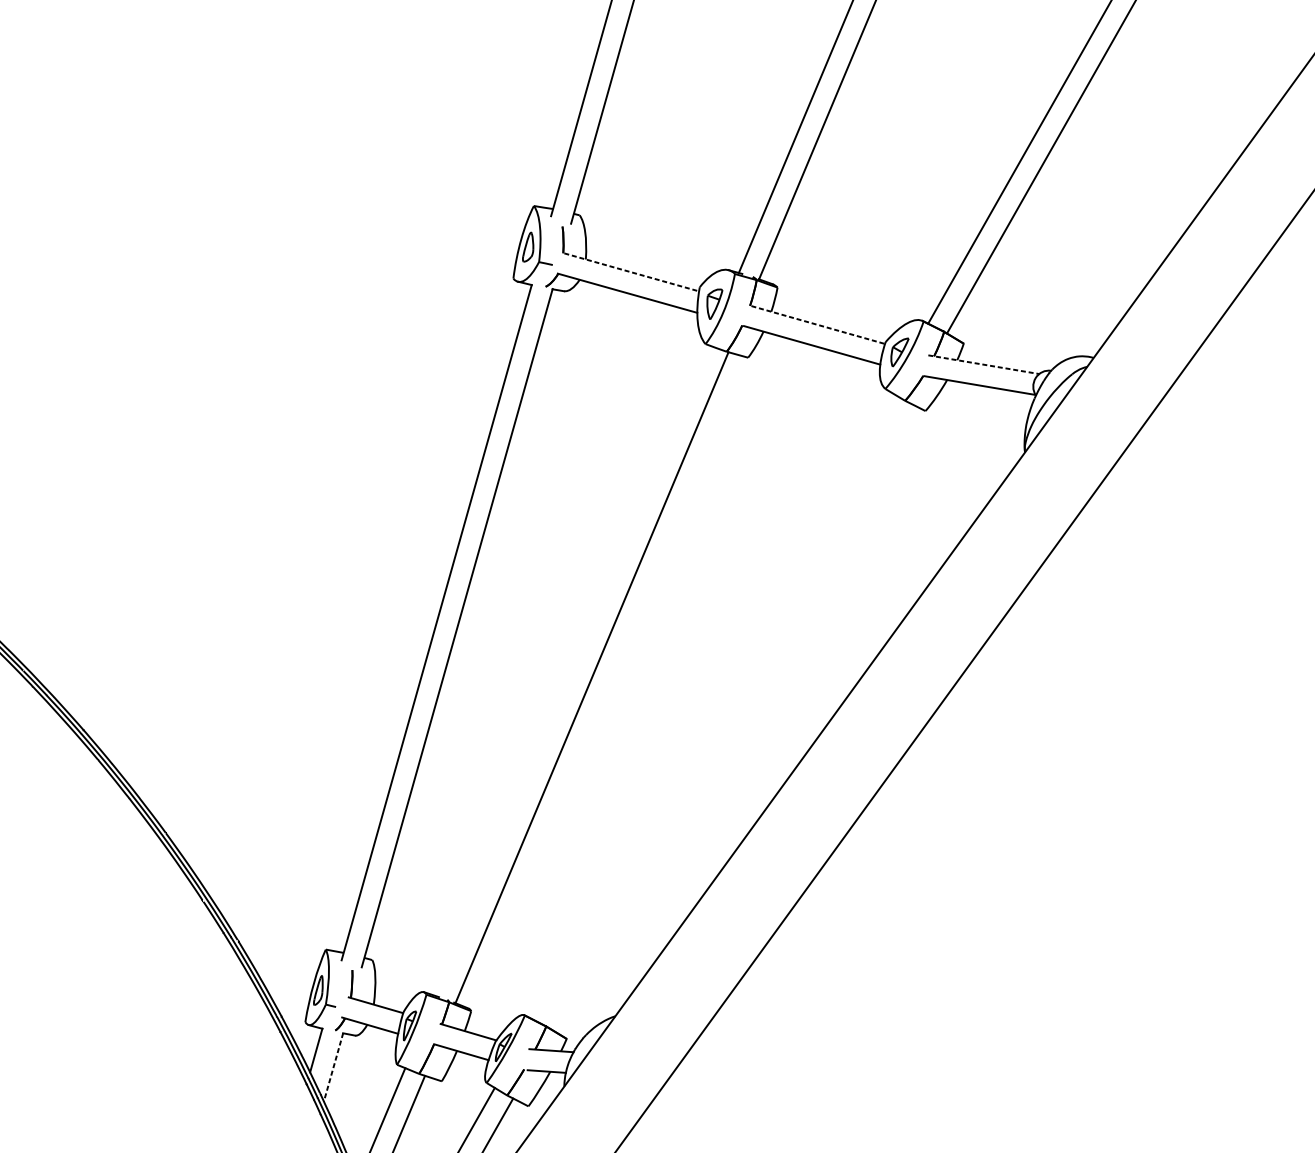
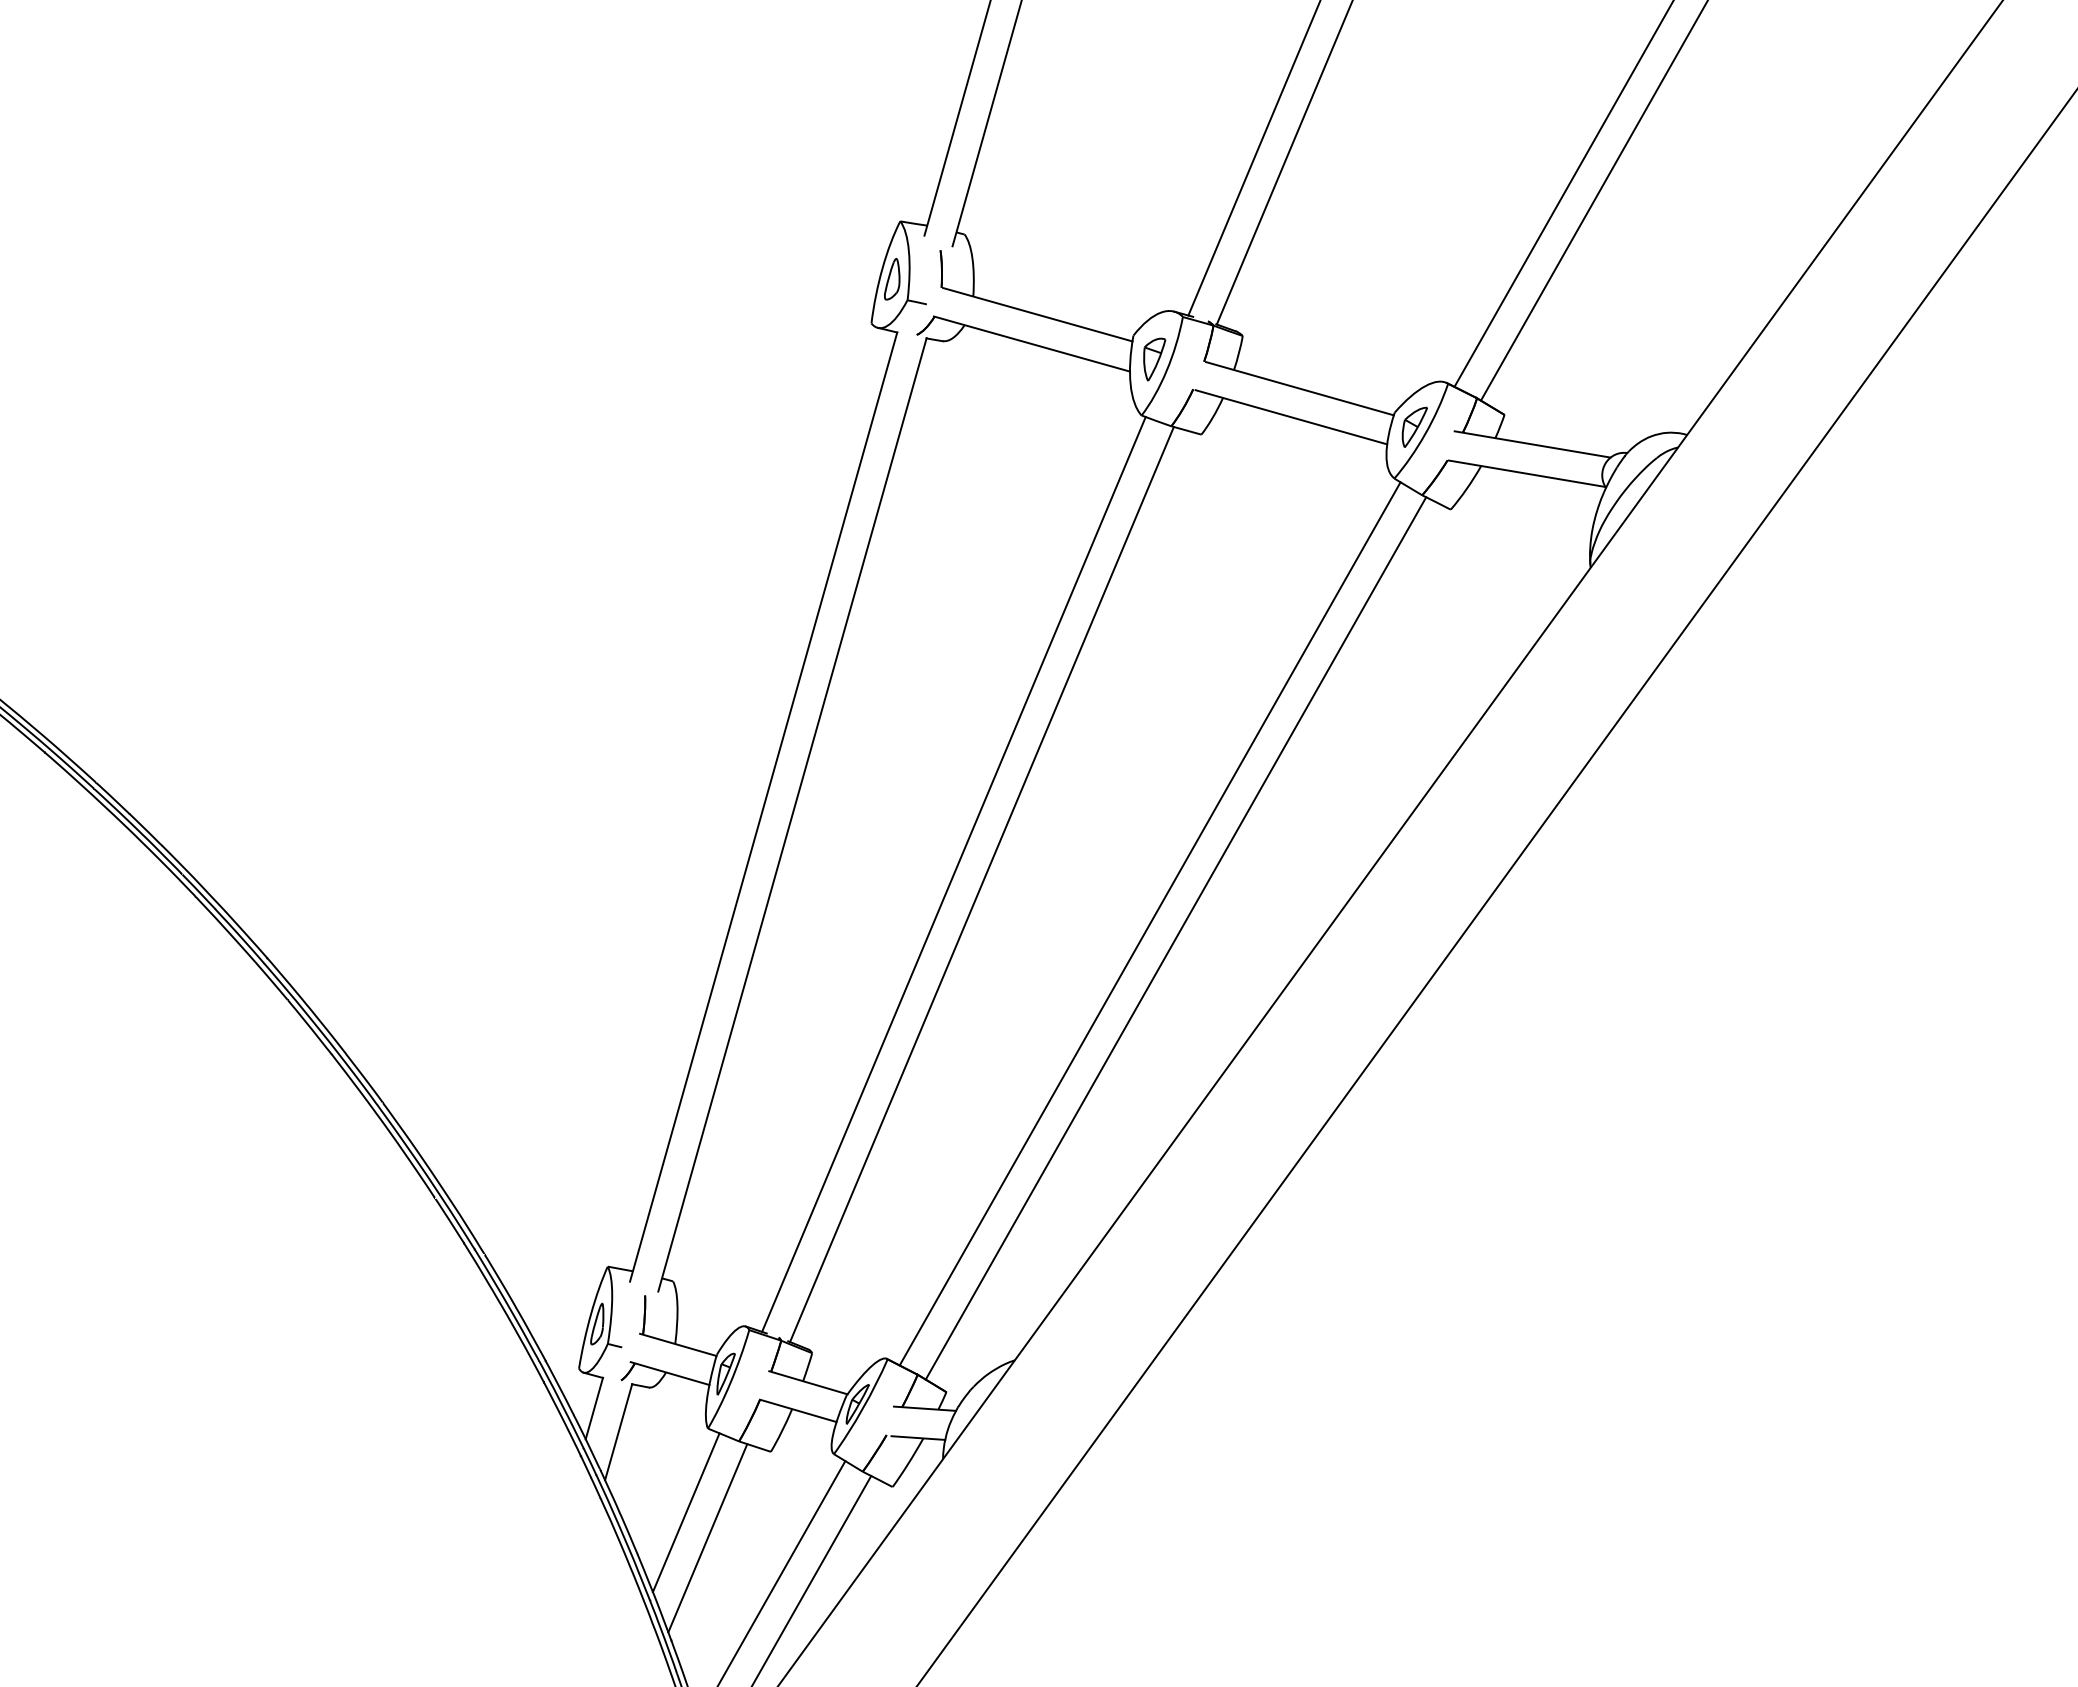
line: (632, 272) -> (1038, 314), dashed -> solid
line: (817, 324) -> (1299, 388), dashed -> solid
line: (983, 364) -> (1532, 444), dashed -> solid
line: (571, 670) -> (953, 874), added
line: (711, 705) -> (1149, 923), added
line: (729, 716) -> (1175, 938), added
line: (333, 1067) -> (618, 1432), dashed -> solid

